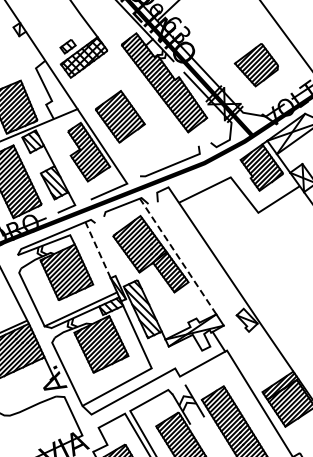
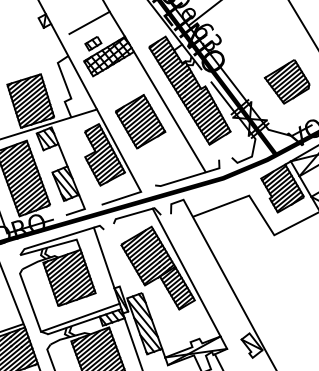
line: (62, 26) -> (89, 22), added
line: (147, 104) -> (170, 111), added
line: (98, 250) -> (104, 258), dashed -> solid
line: (177, 256) -> (185, 272), dashed -> solid

